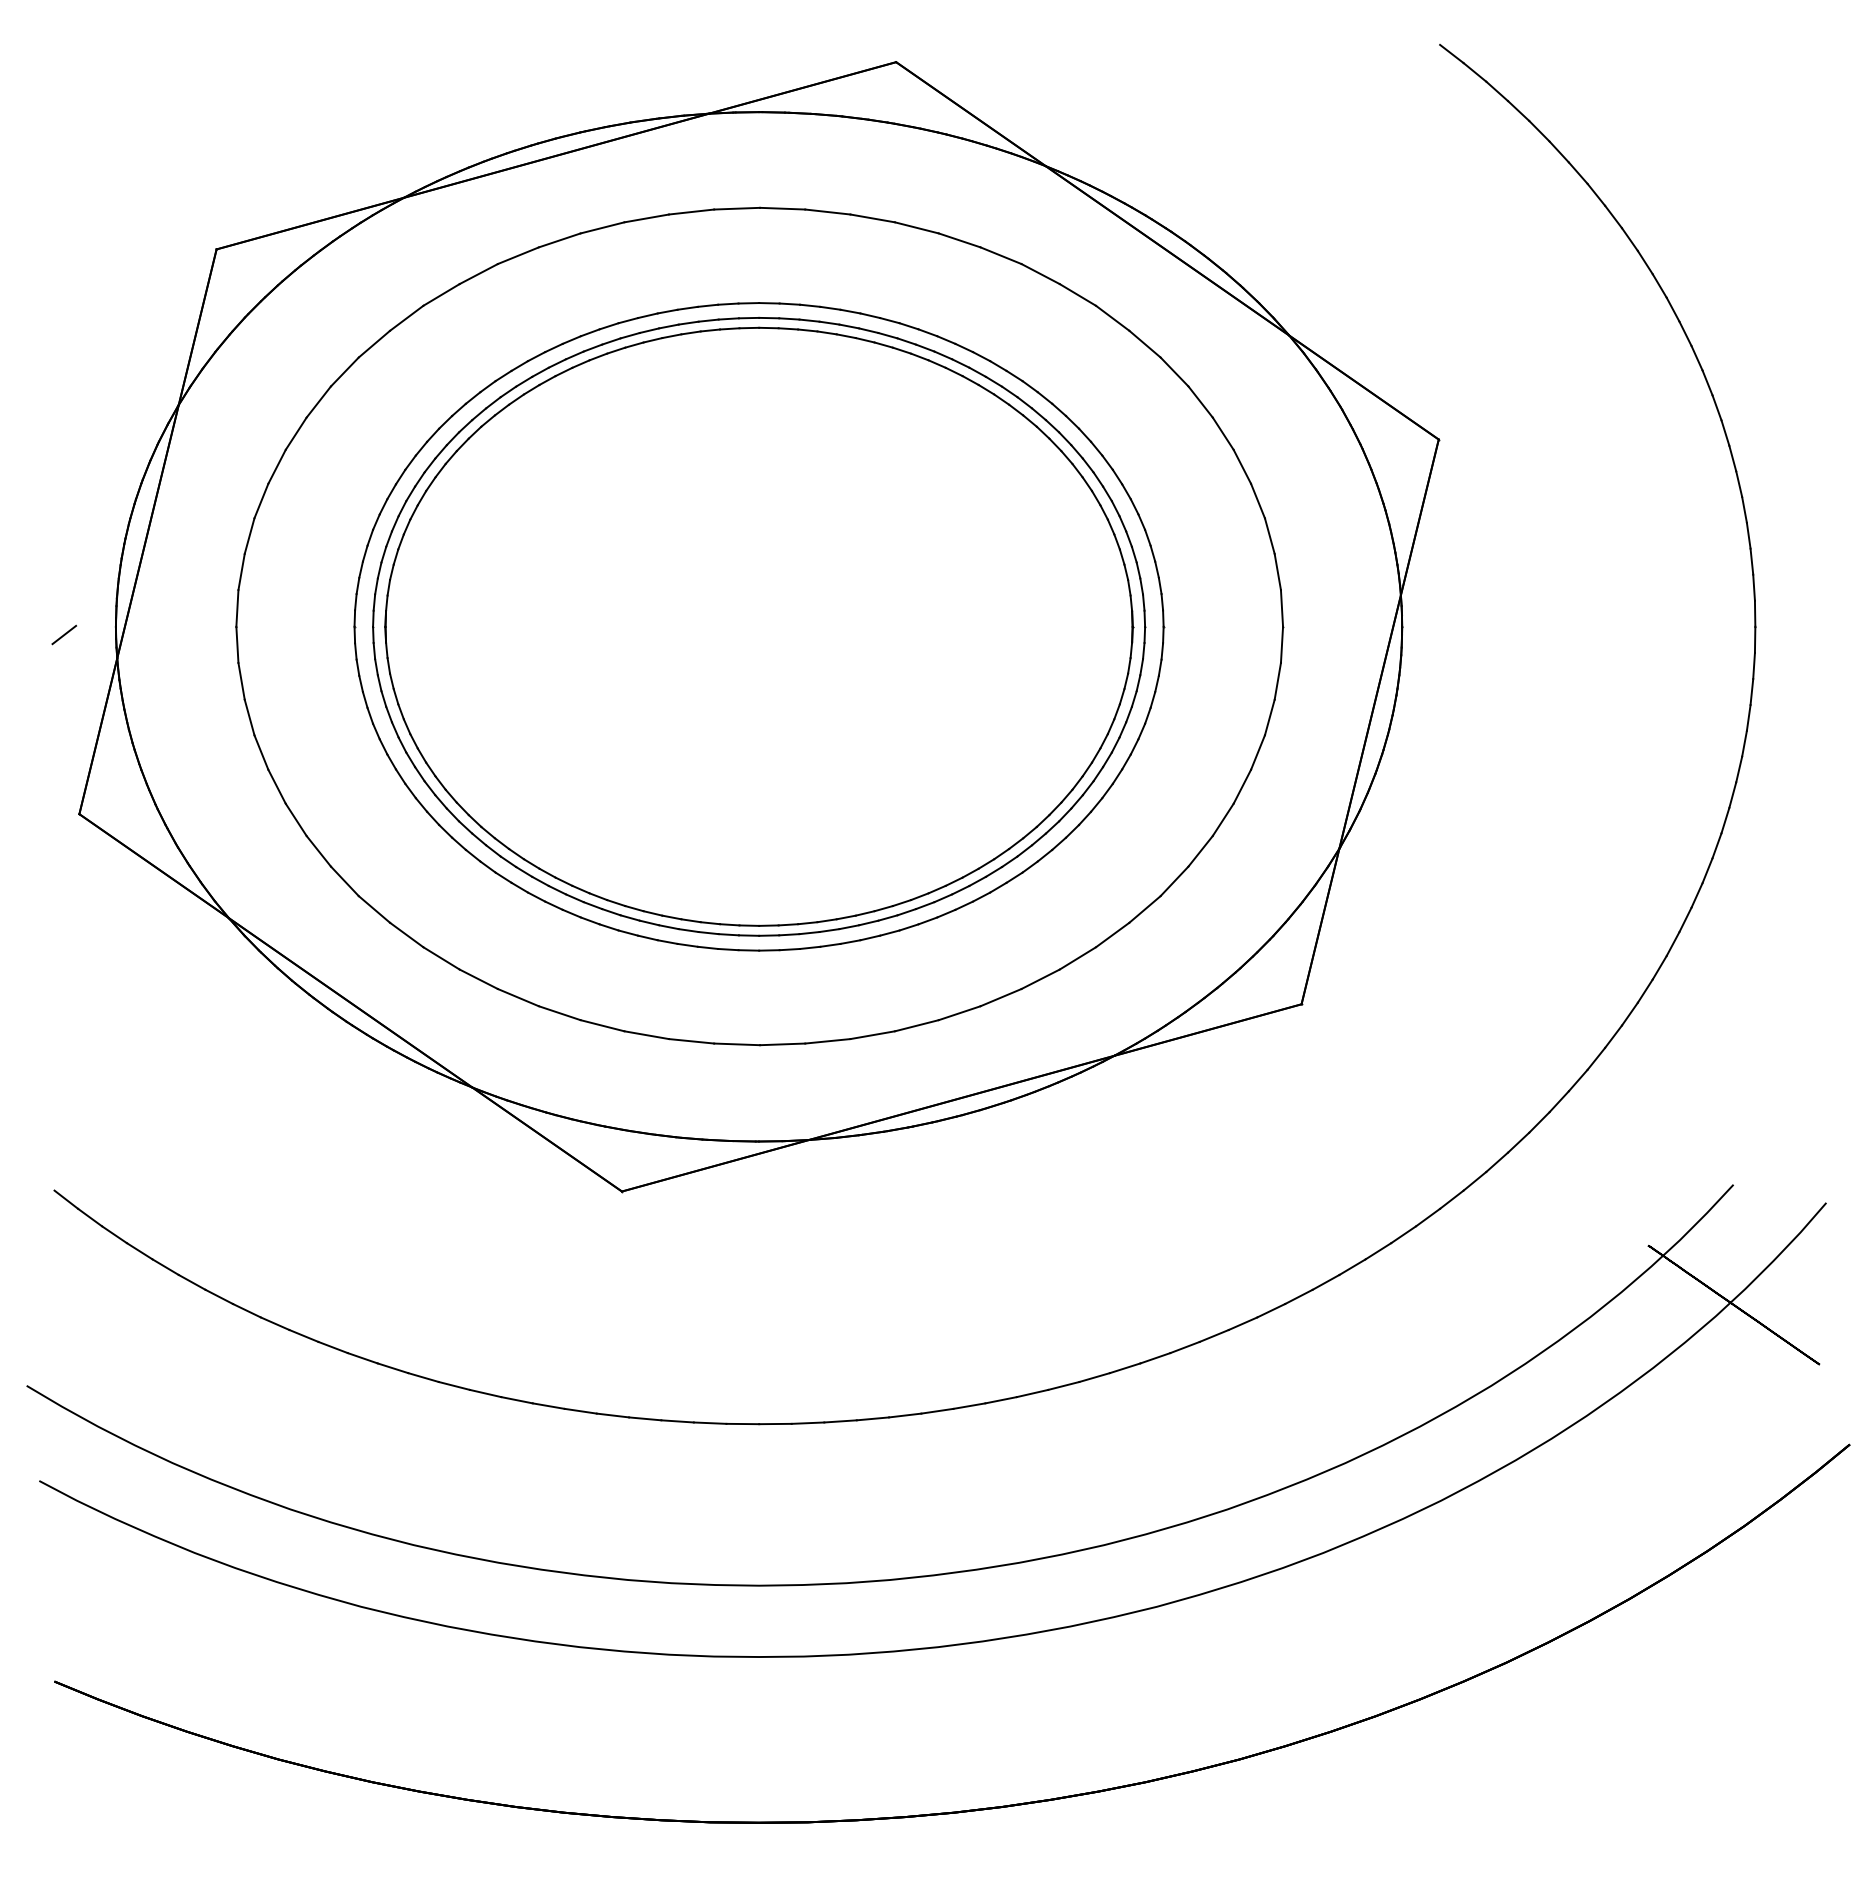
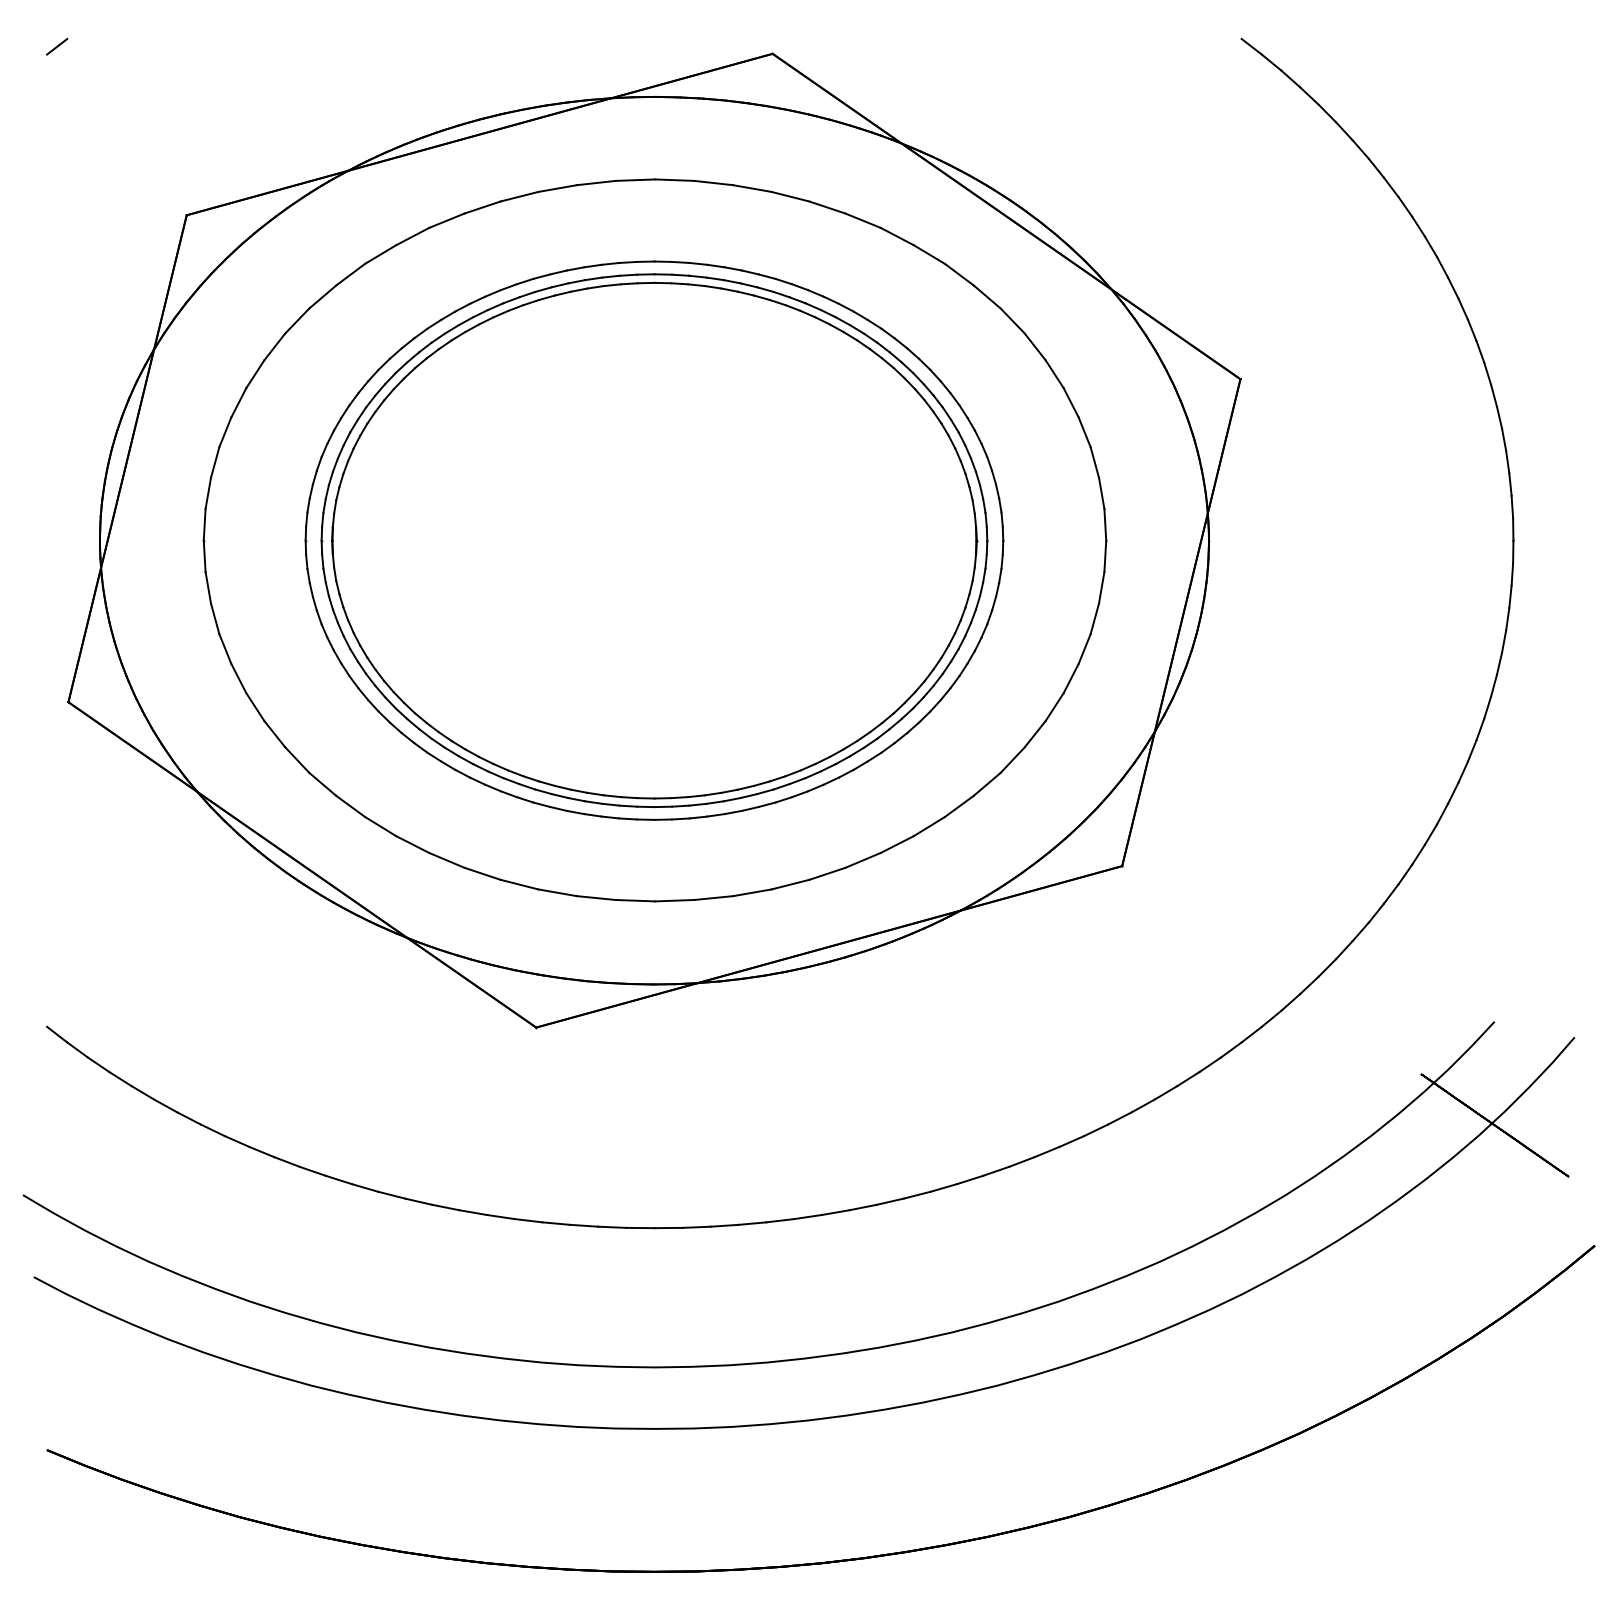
line: (63, 634) -> (56, 46), moved

